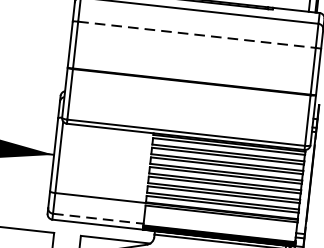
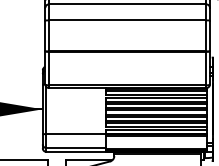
line: (196, 34) -> (127, 20), dashed -> solid
line: (98, 218) -> (76, 147), dashed -> solid

